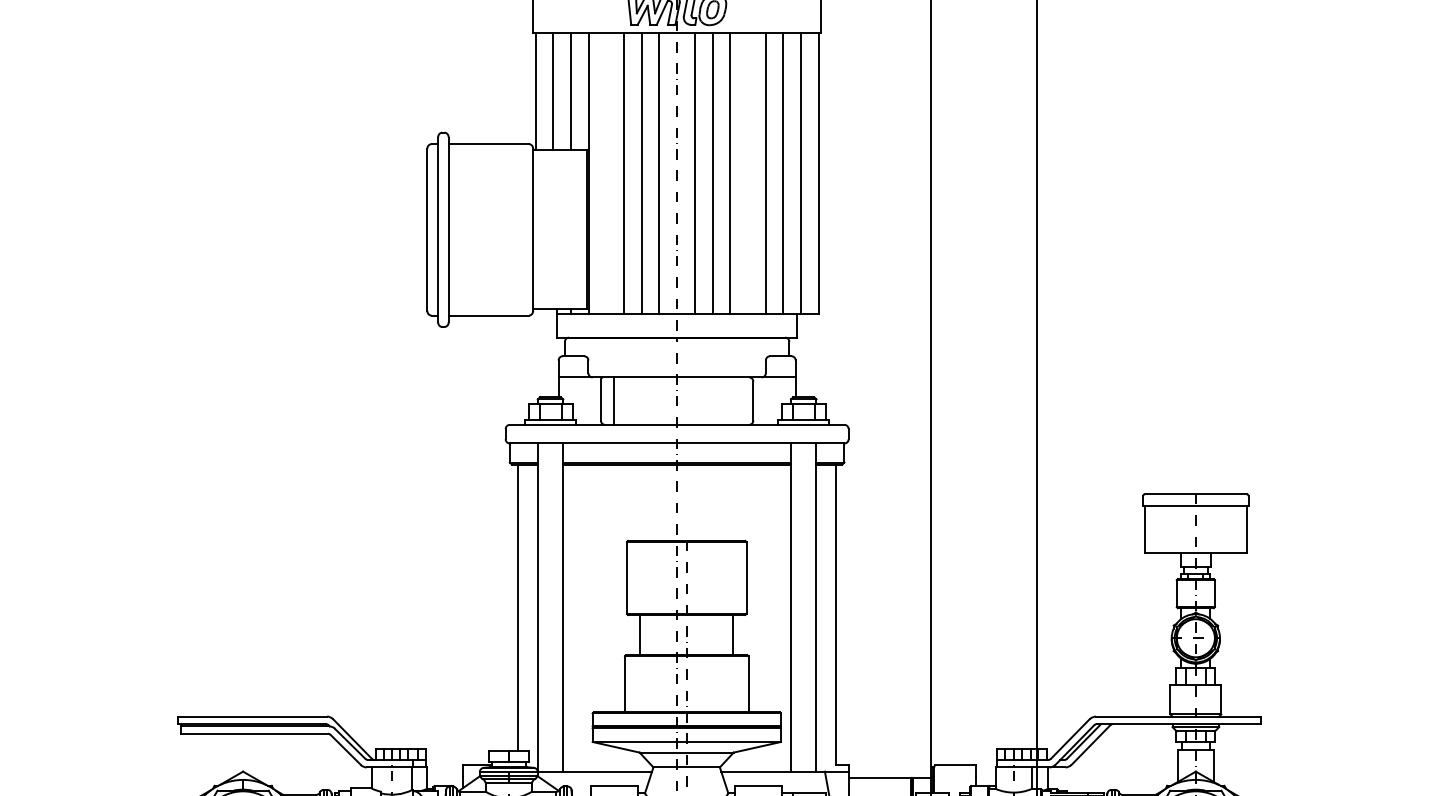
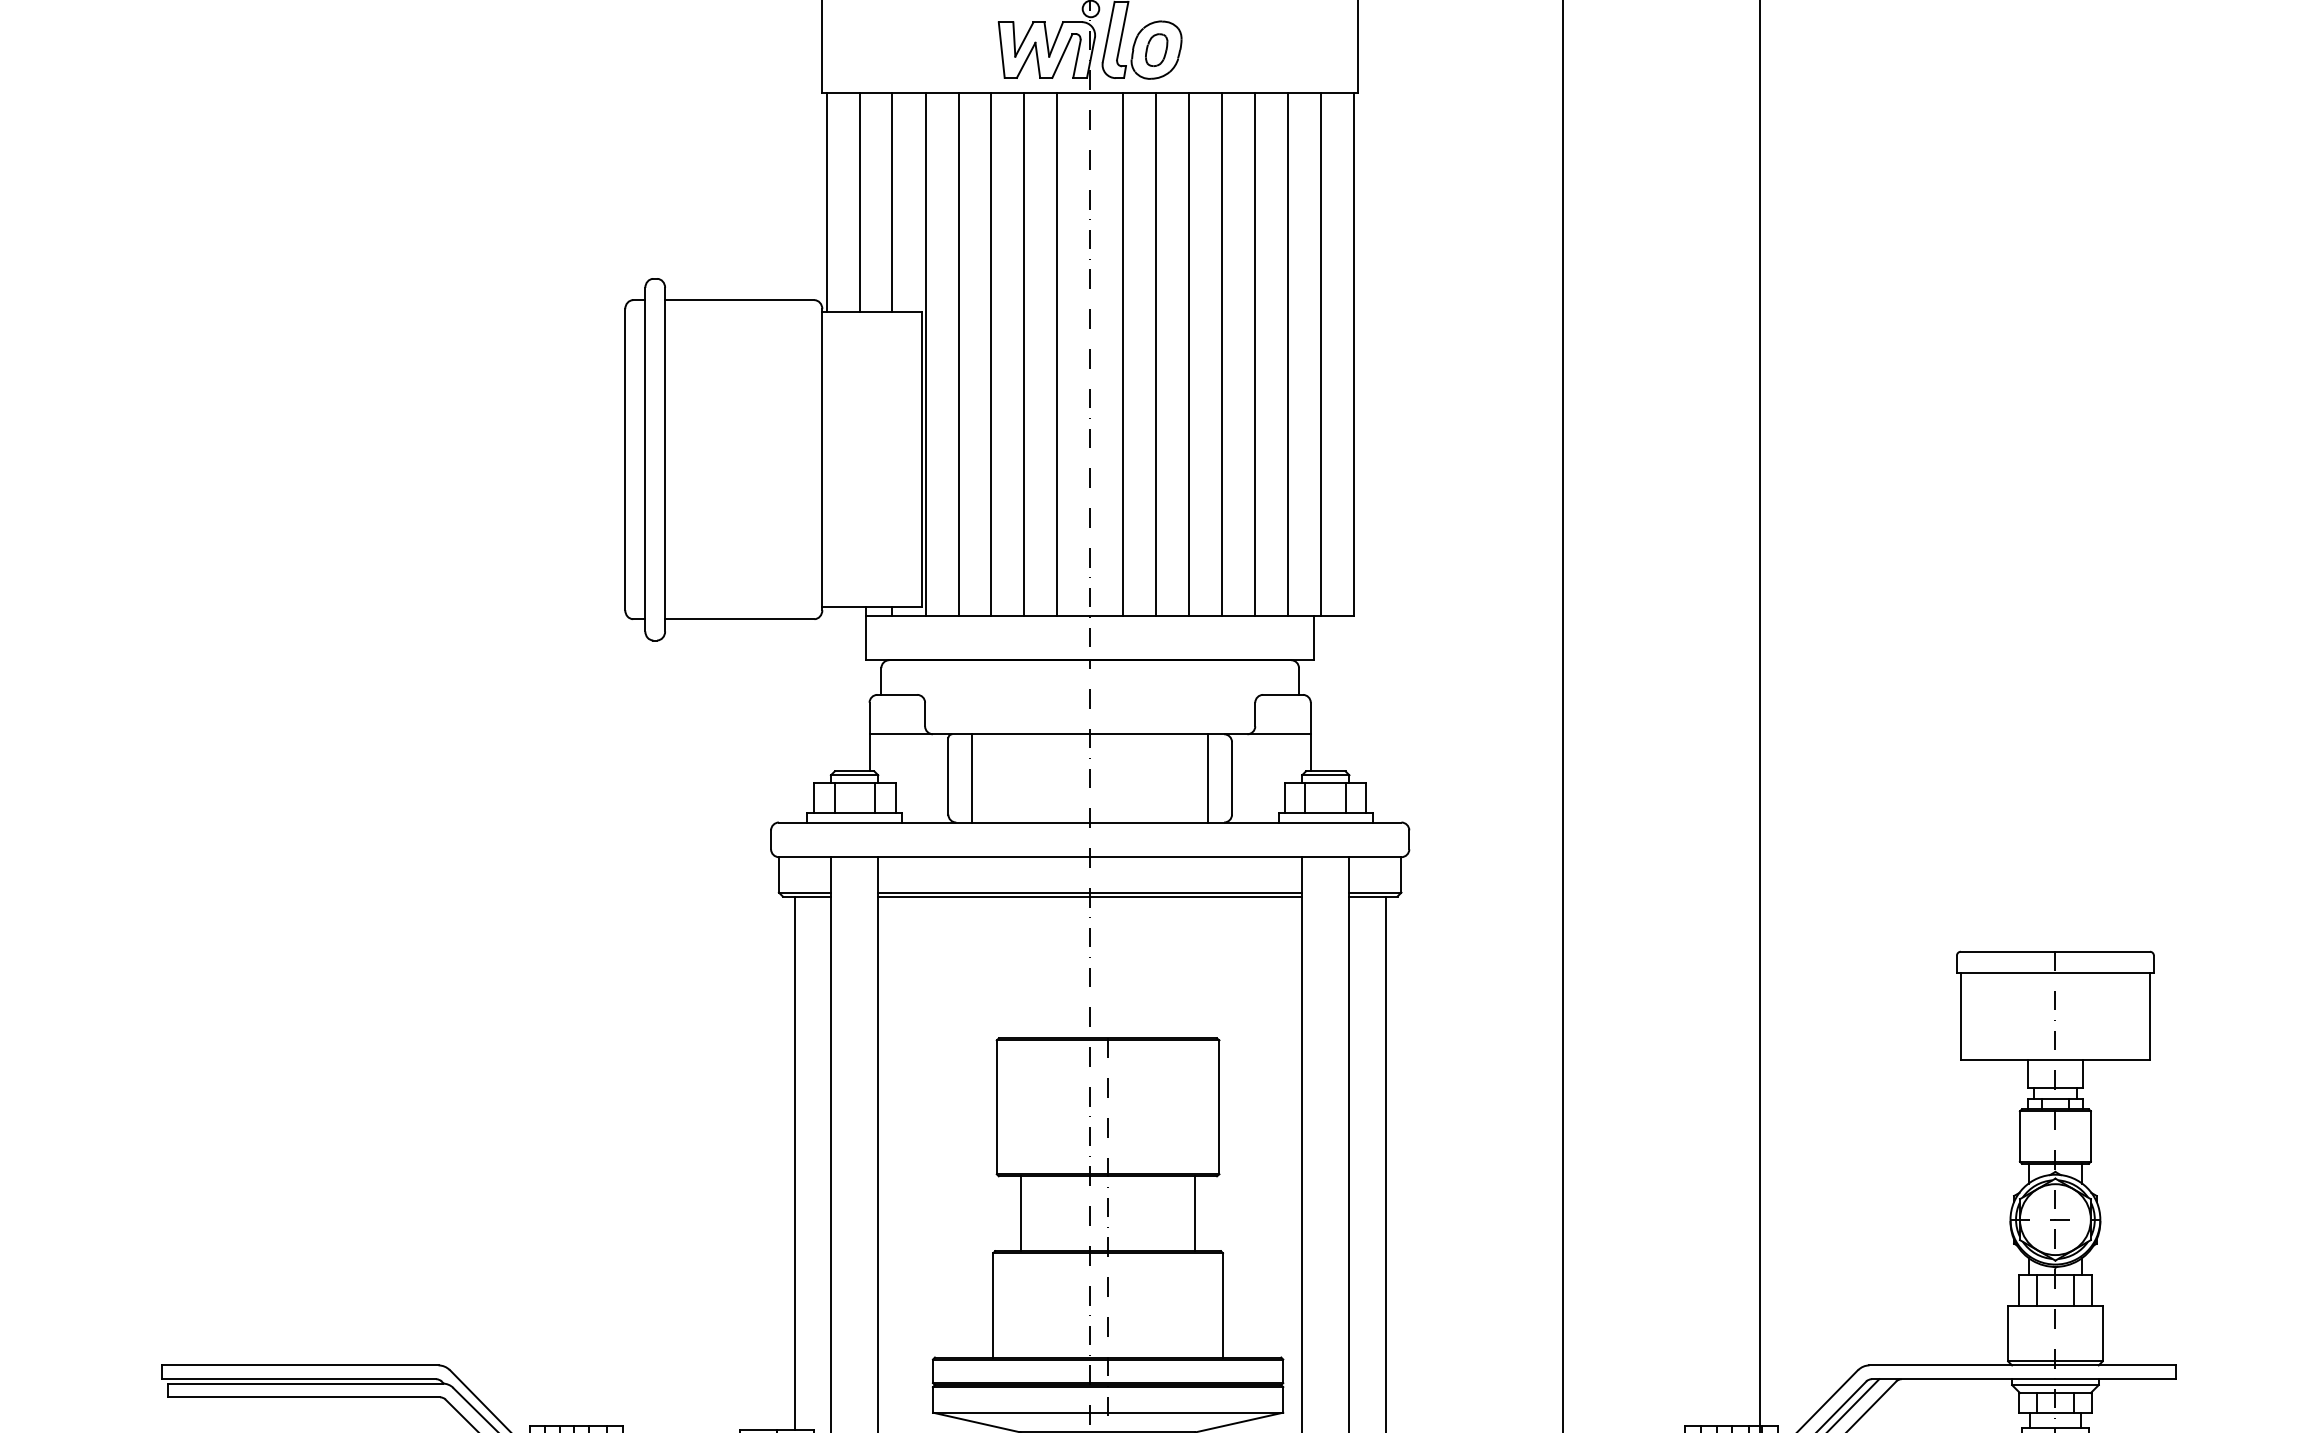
line: (606, 172) -> (958, 352), added
line: (747, 172) -> (1221, 352), added
line: (740, 400) -> (1208, 777), added

